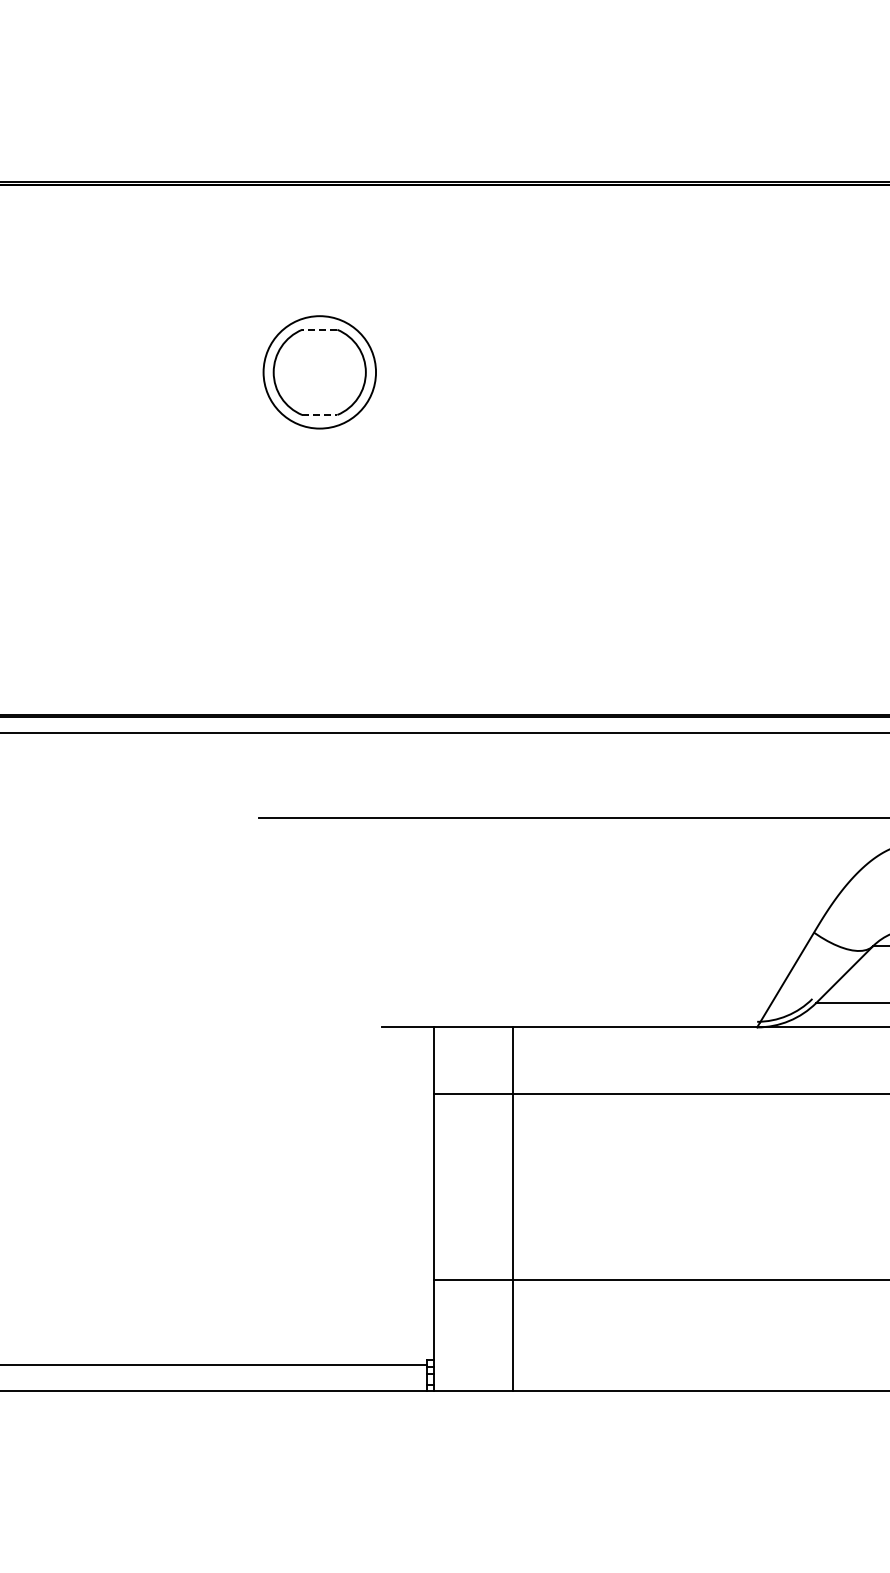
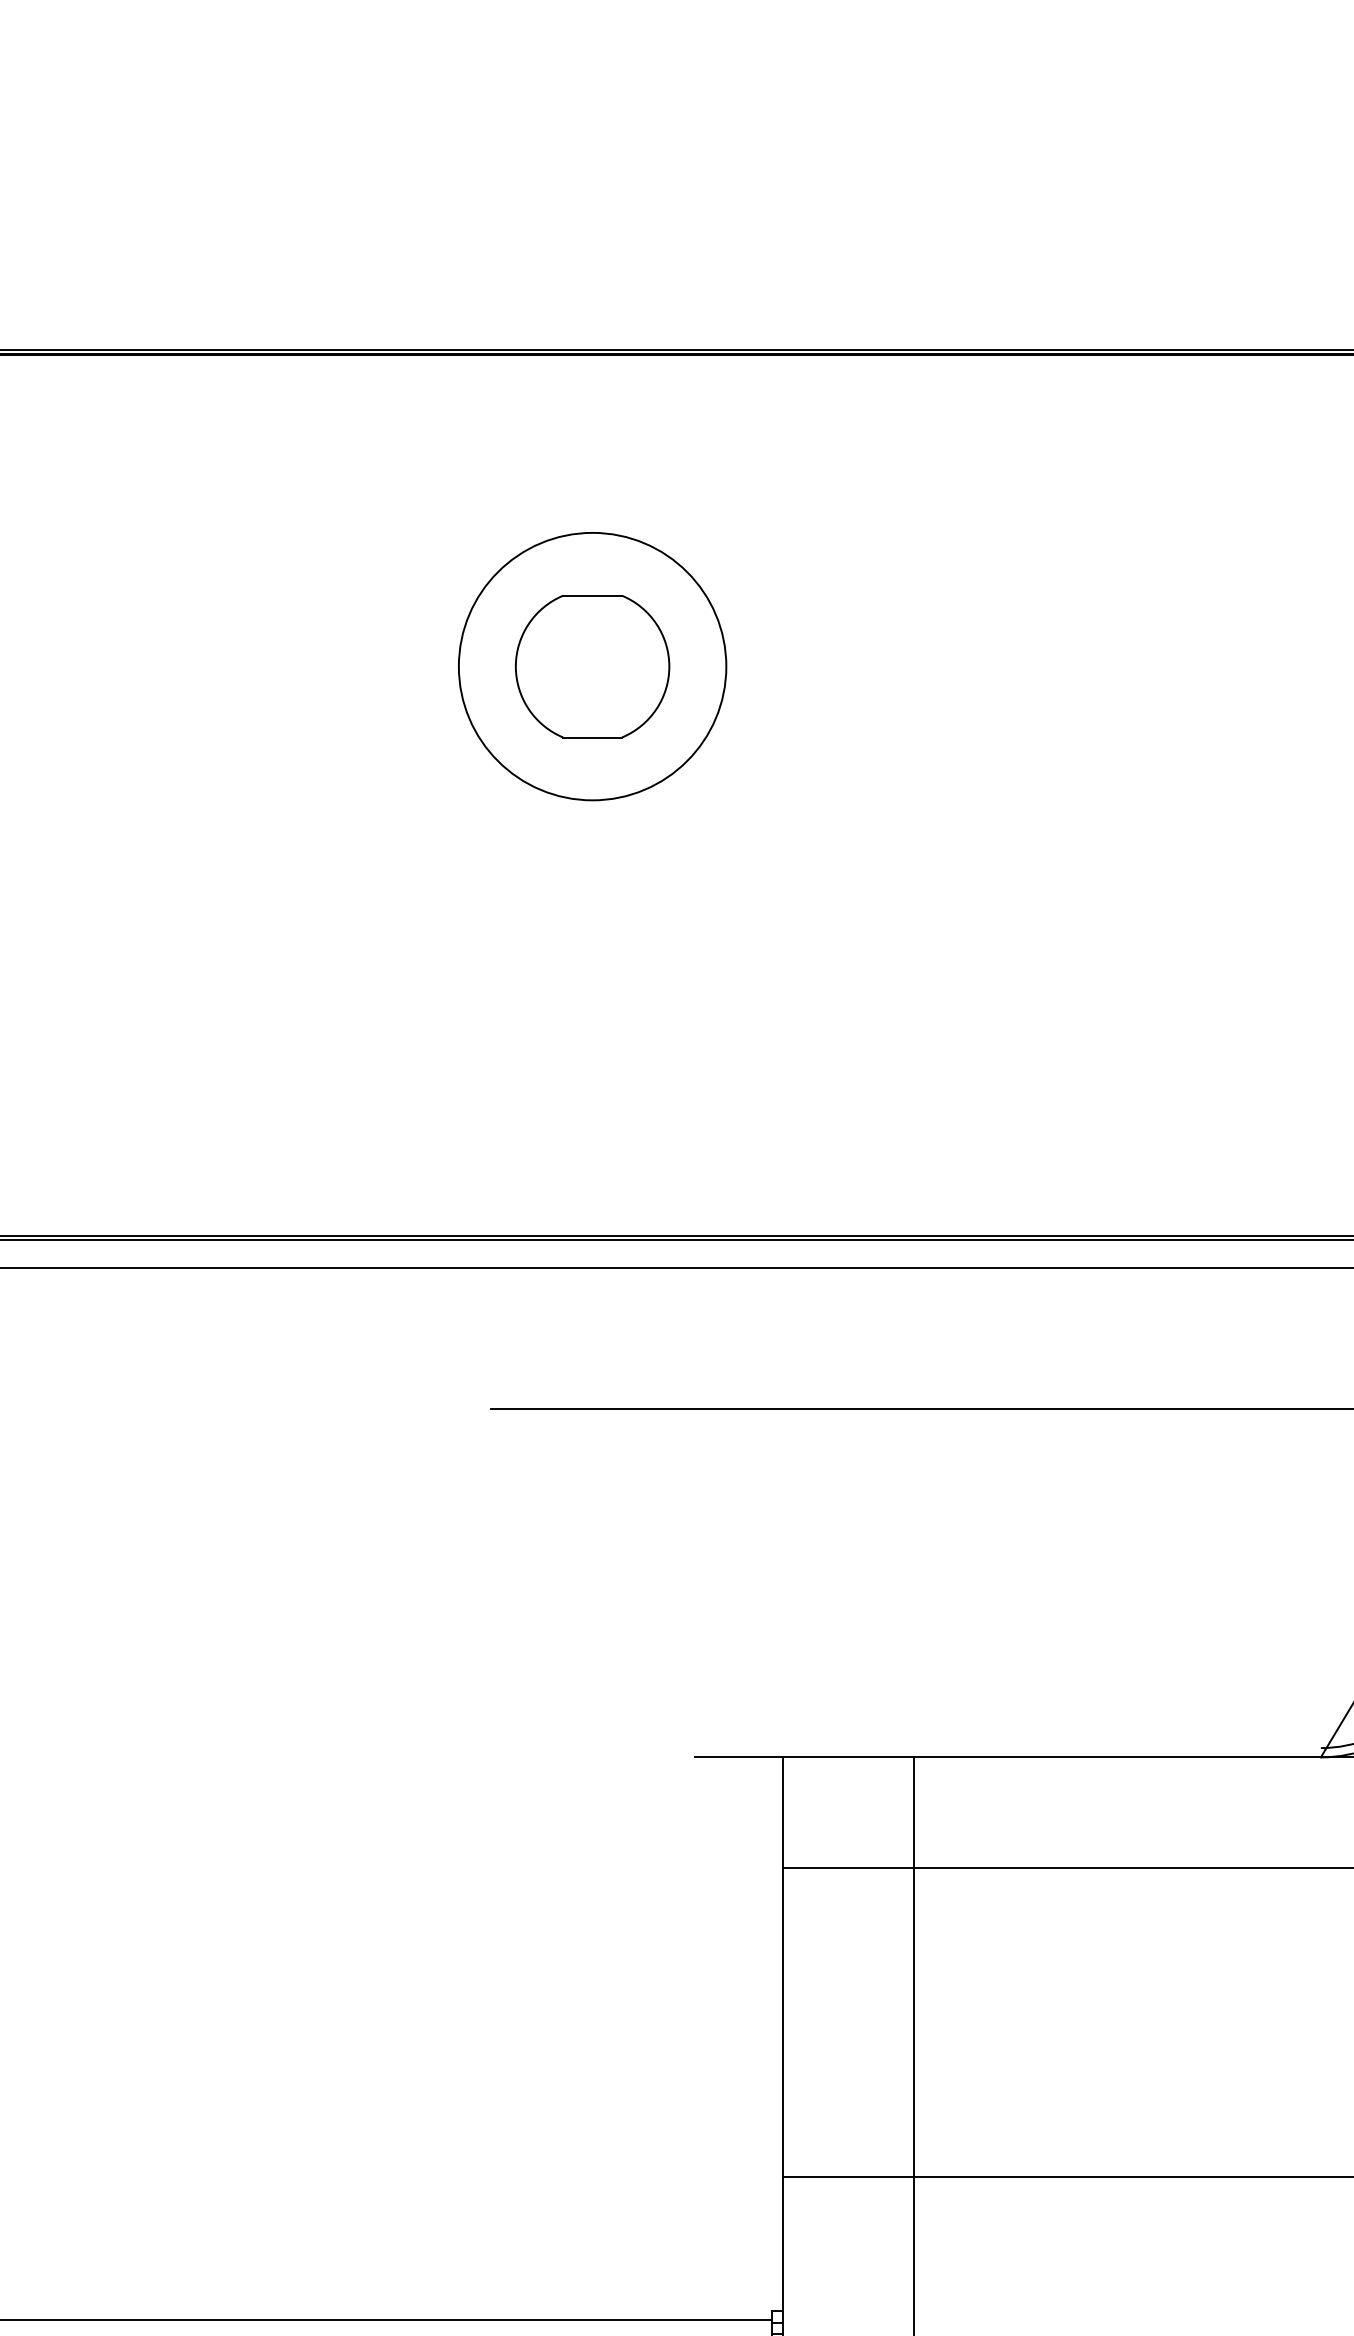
line: (319, 329) -> (592, 595), dashed -> solid
circle: (319, 372) -> (592, 666), size x1.43
line: (319, 414) -> (592, 736), dashed -> solid

